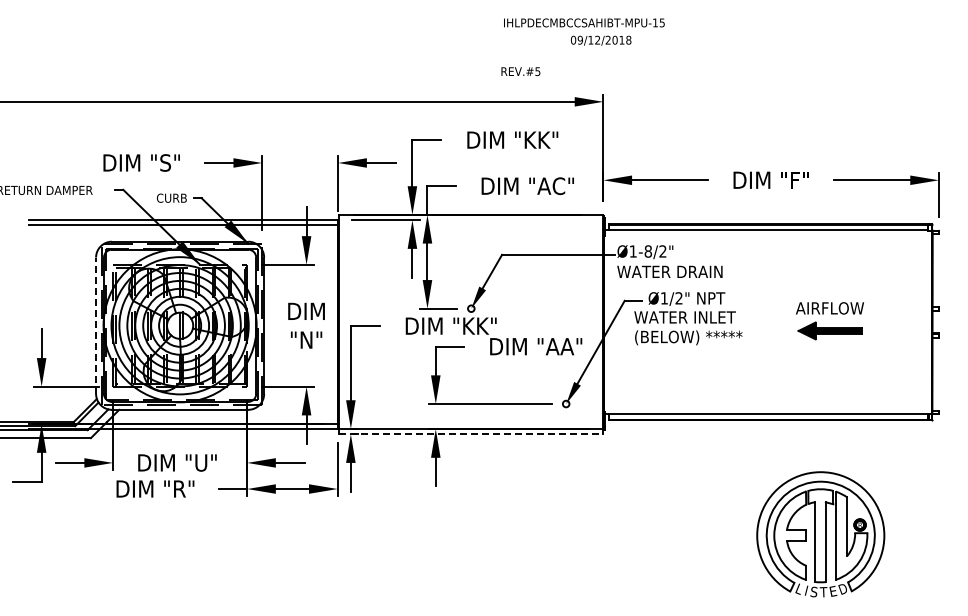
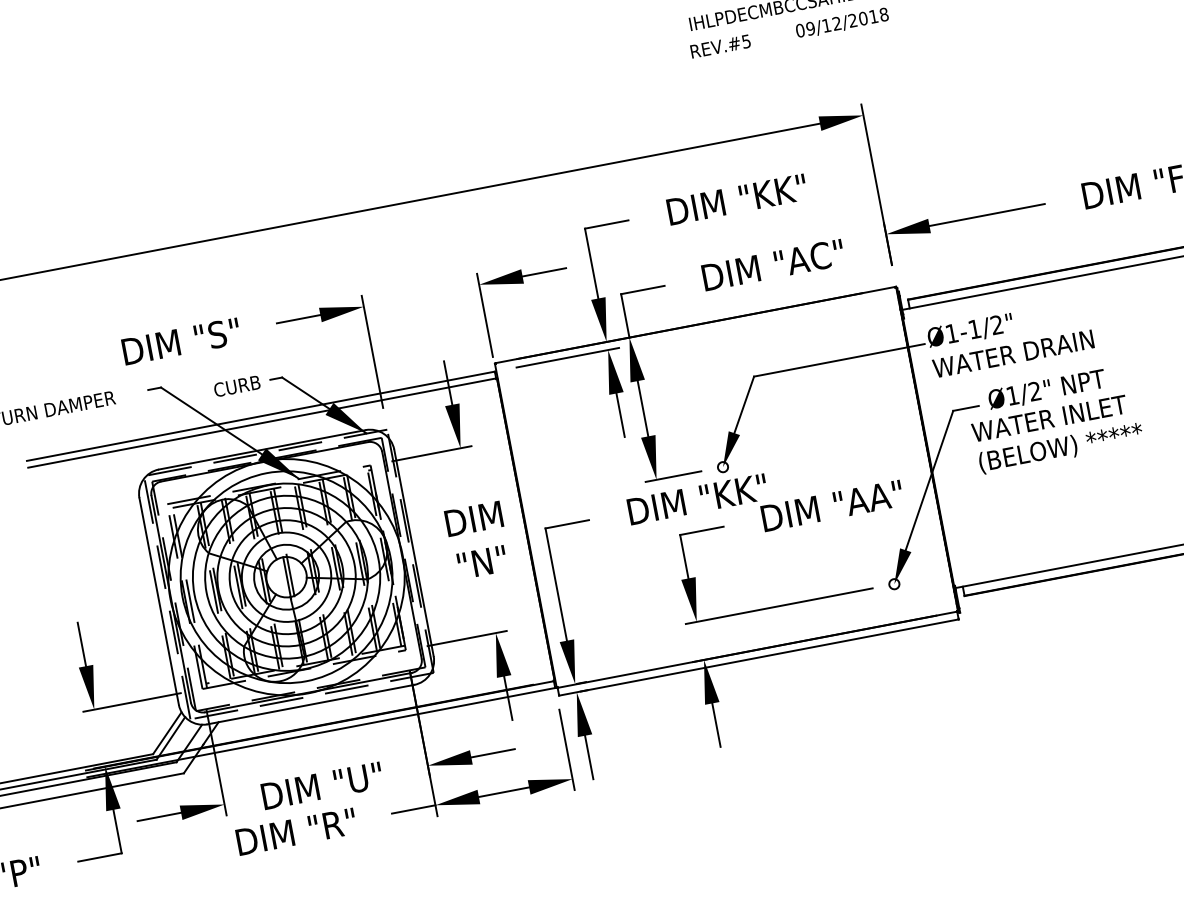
text: (520, 71) -> (720, 46), moved
text: (648, 251) -> (975, 329), Ø1-8/2" -> Ø1-1/2"
line: (96, 325) -> (159, 600), dashed -> solid
line: (471, 434) -> (759, 657), dashed -> solid

